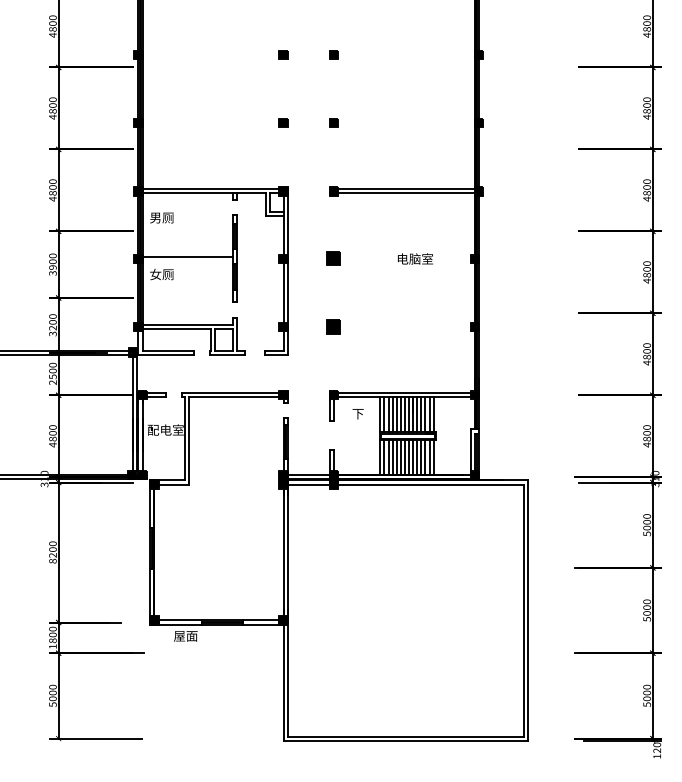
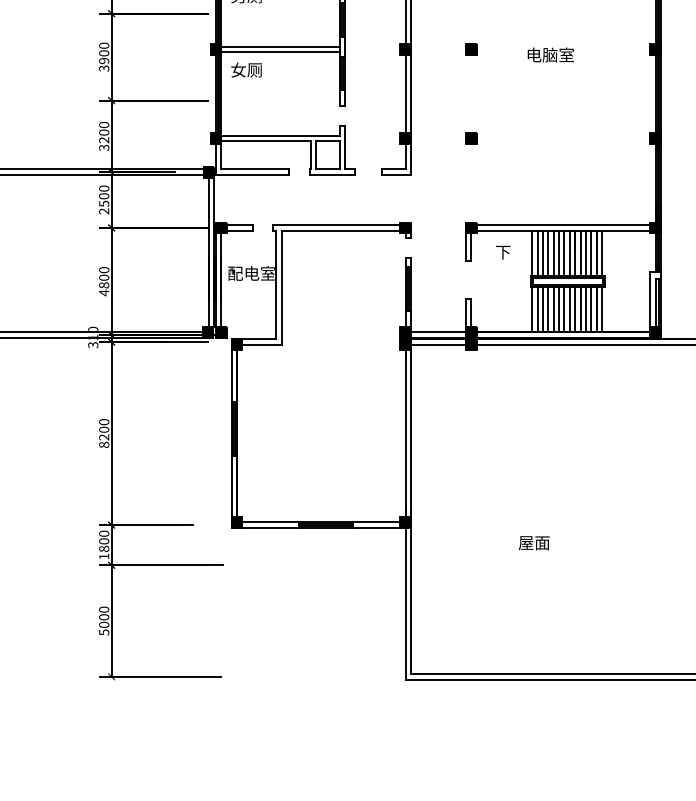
part: (333, 258) -> (471, 49), size x0.62
text: (415, 258) -> (550, 54), moved
line: (187, 260) -> (280, 51), added
part: (333, 326) -> (471, 138), size x0.62
text: (185, 636) -> (533, 543), moved

